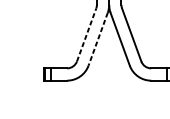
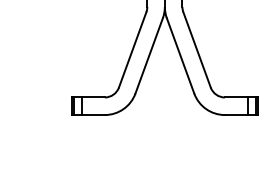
line: (86, 34) -> (132, 49), dashed -> solid
line: (98, 39) -> (149, 56), dashed -> solid

